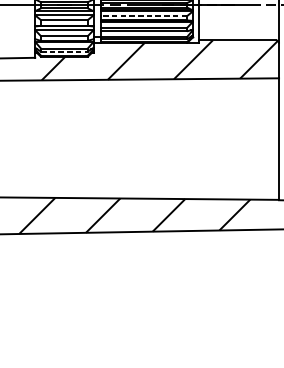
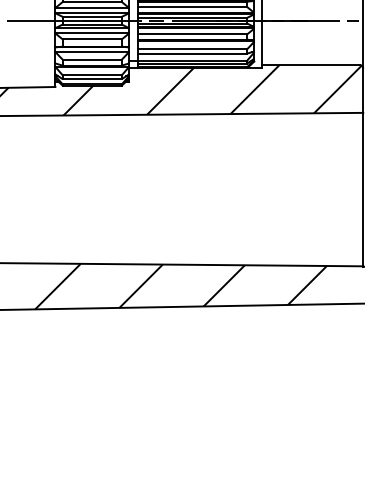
line: (143, 16) -> (192, 34), dashed -> solid
line: (64, 51) -> (92, 79), dashed -> solid

